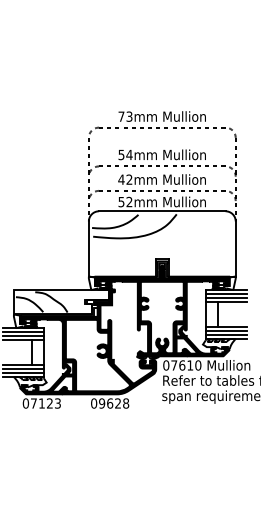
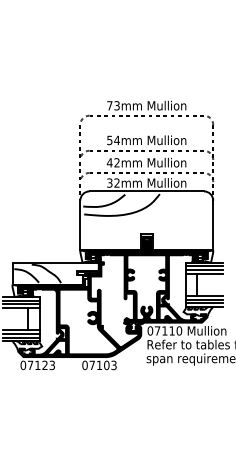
text: (121, 201) -> (109, 182), 52mm -> 32mm
text: (181, 364) -> (164, 330), 07610 -> 07110
text: (113, 403) -> (102, 365), 09628 -> 07103

